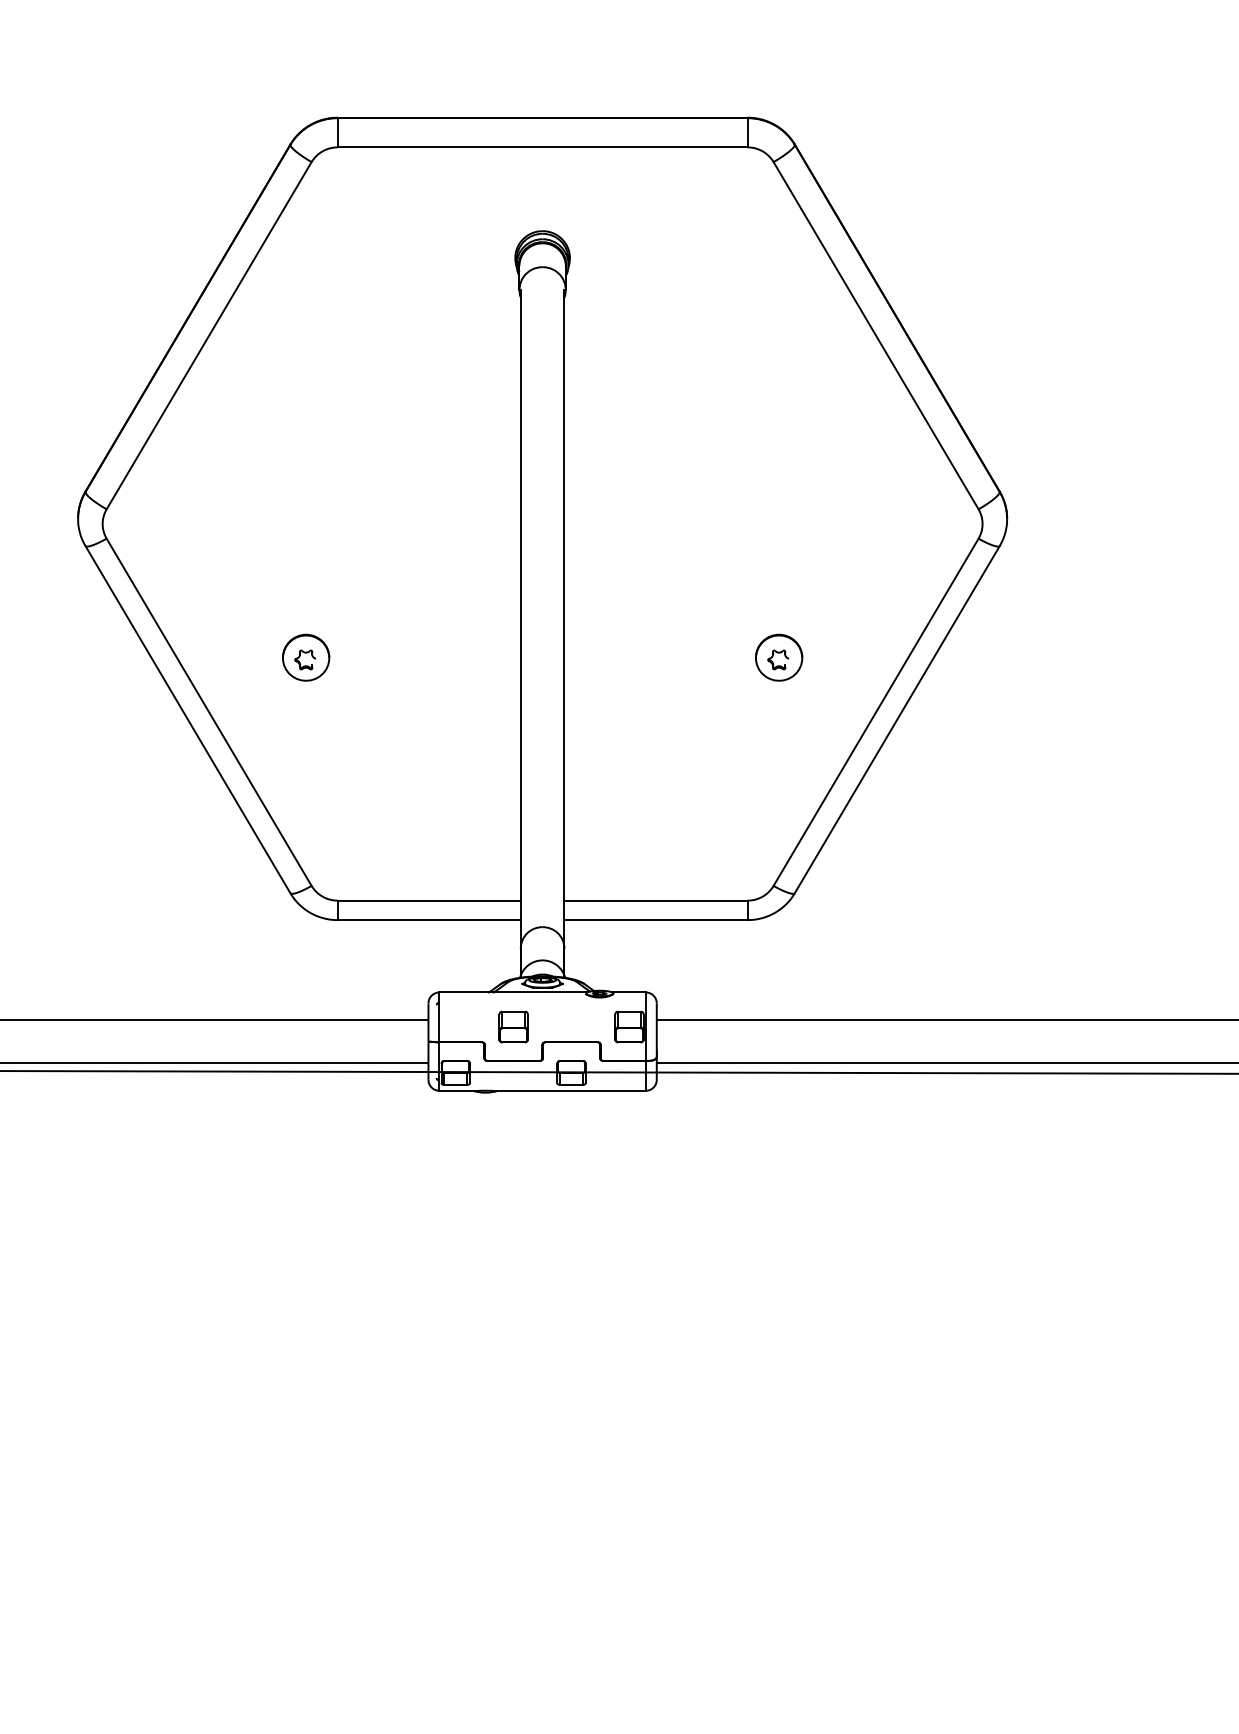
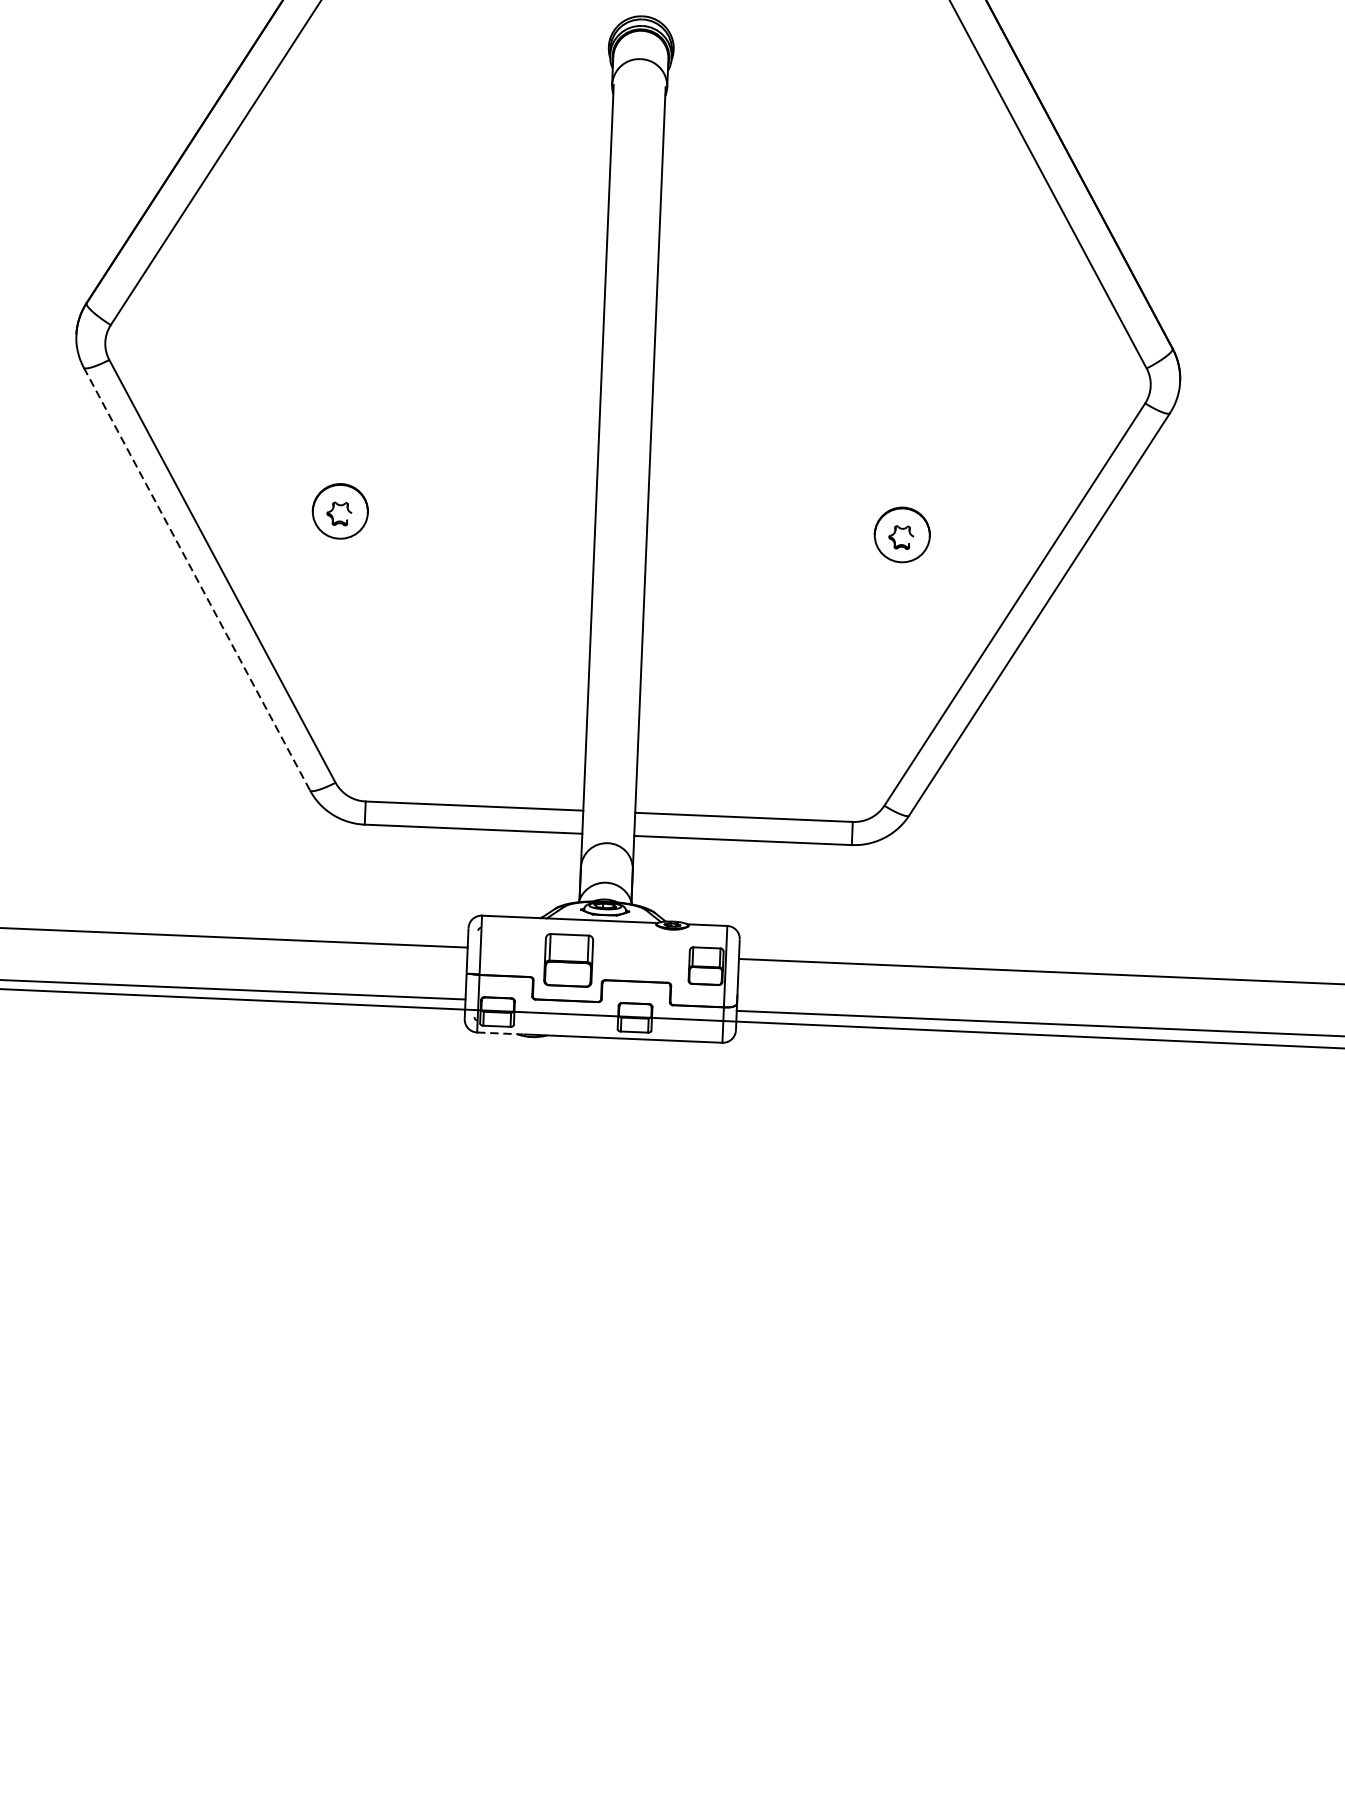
line: (187, 719) -> (196, 578), solid -> dashed
part: (513, 1026) -> (568, 959), size x1.4
line: (459, 1090) -> (501, 1033), solid -> dashed

